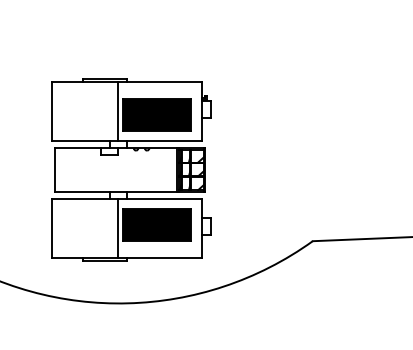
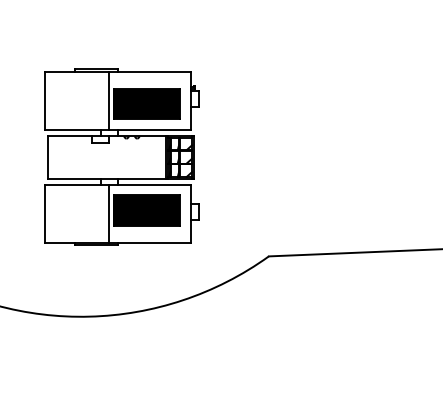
part: (130, 169) -> (121, 156), moved

